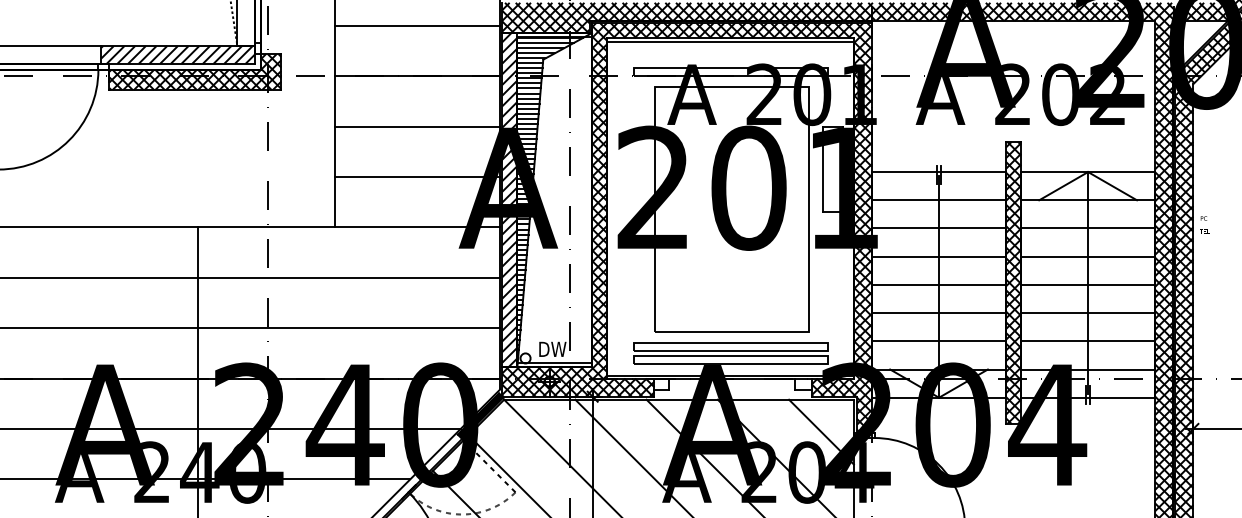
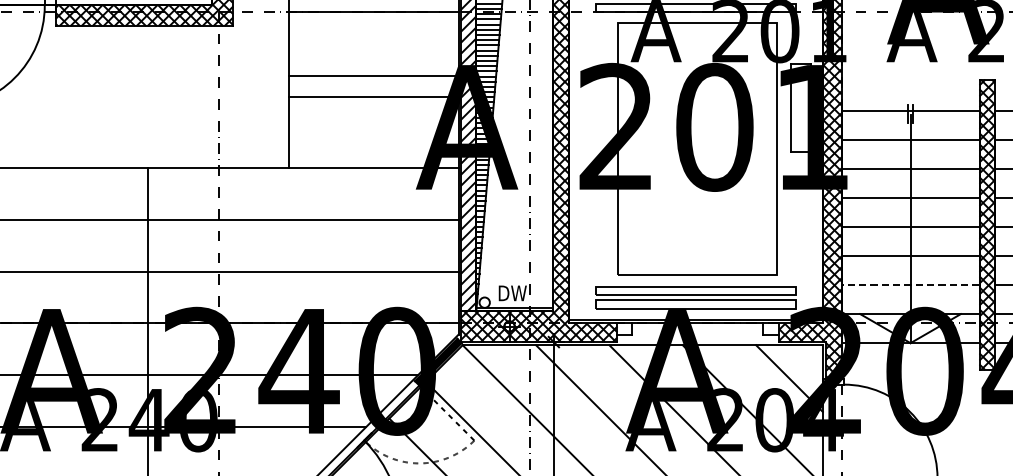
line: (417, 126) -> (373, 96), moved
line: (417, 177) -> (373, 76), moved
line: (939, 341) -> (911, 285), solid -> dashed

